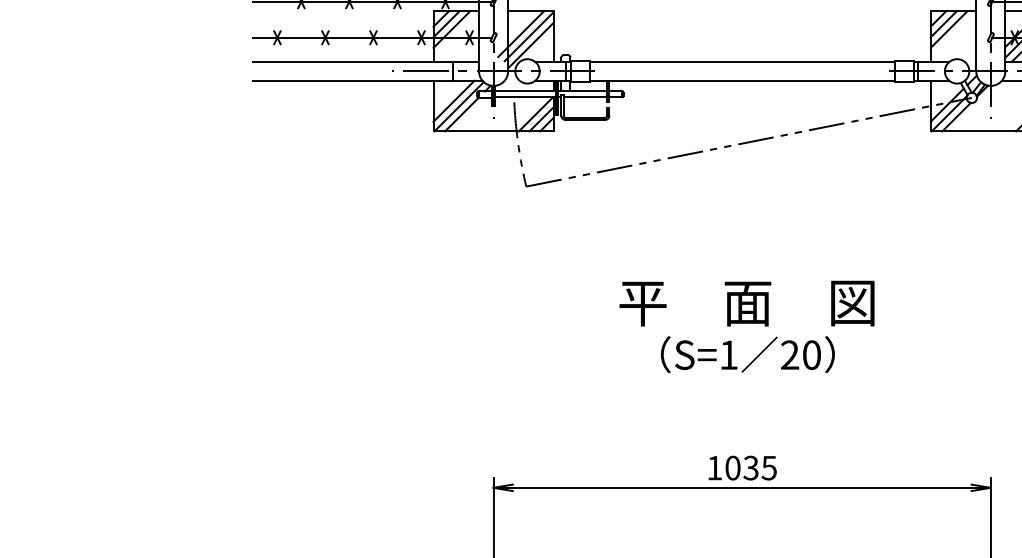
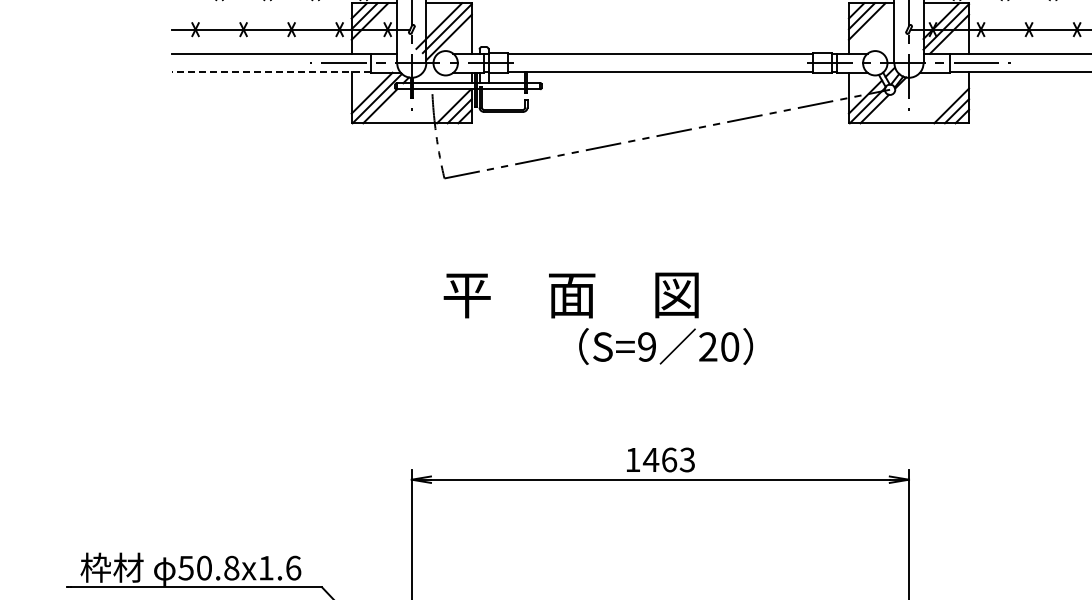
line: (353, 80) -> (271, 72), solid -> dashed
text: (746, 303) -> (570, 295), moved
text: (728, 354) -> (646, 346), S=1 -> S=9
text: (750, 467) -> (668, 459), 1035 -> 1463

